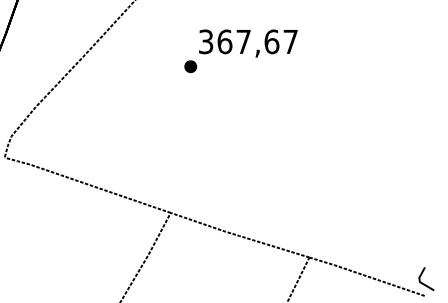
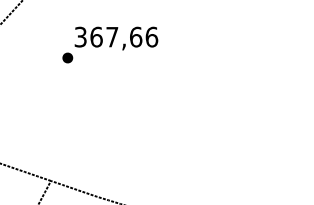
text: (290, 41) -> (151, 36), 367,67 -> 367,66

